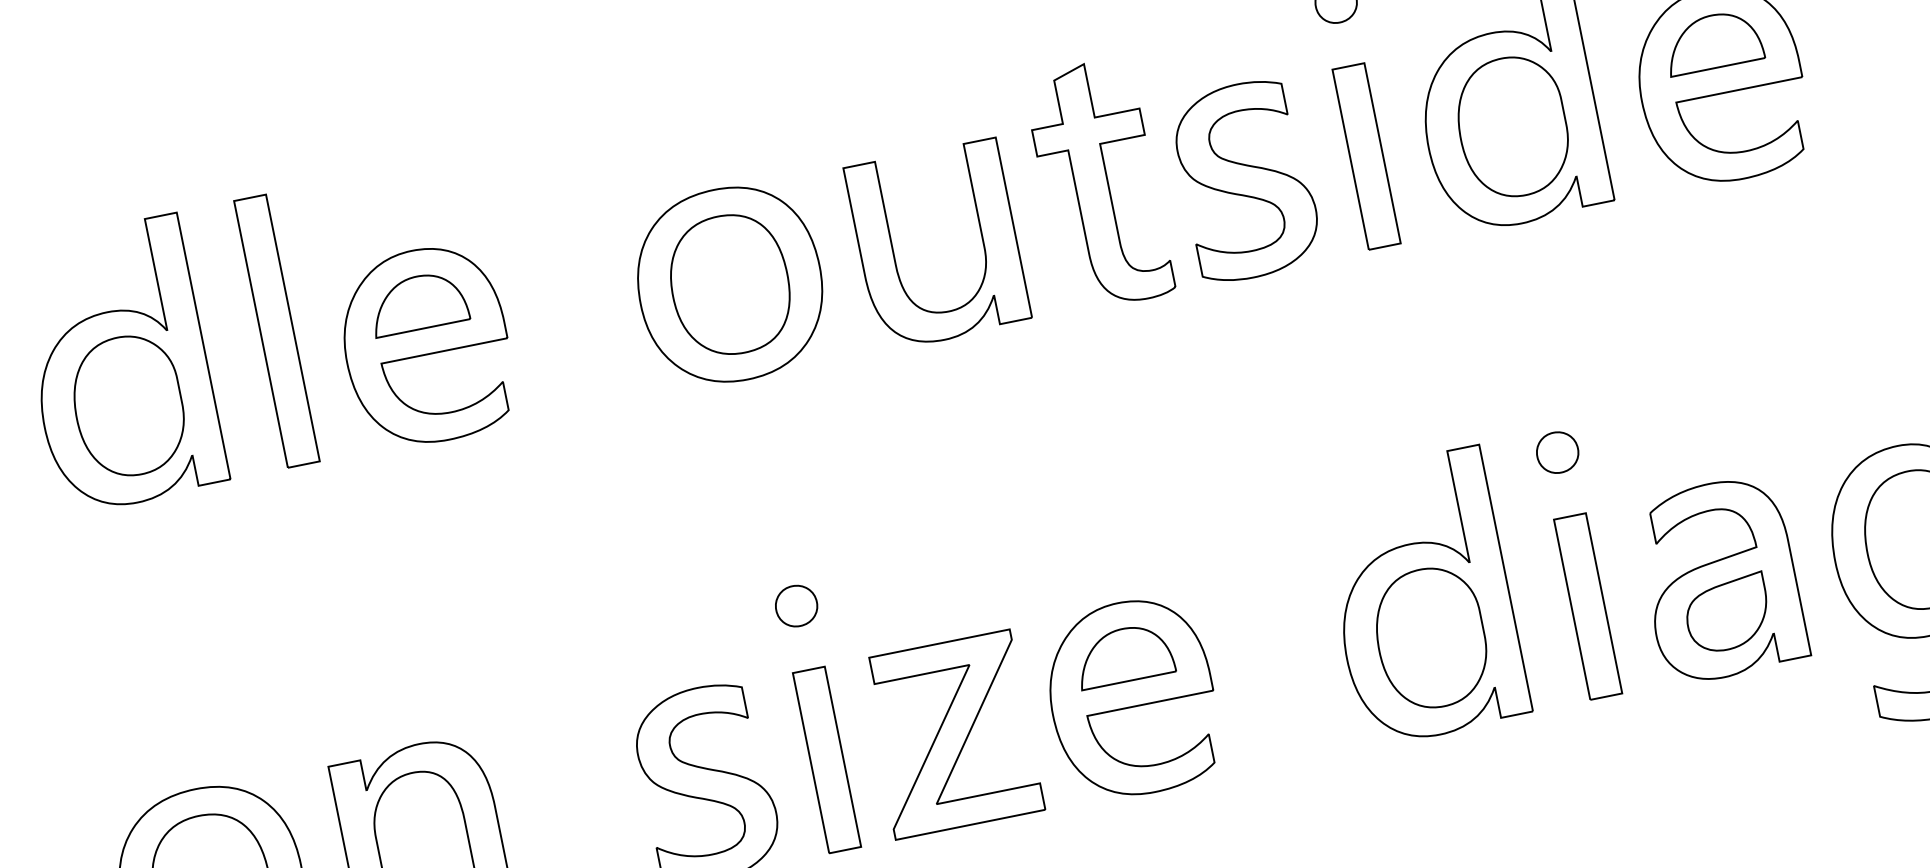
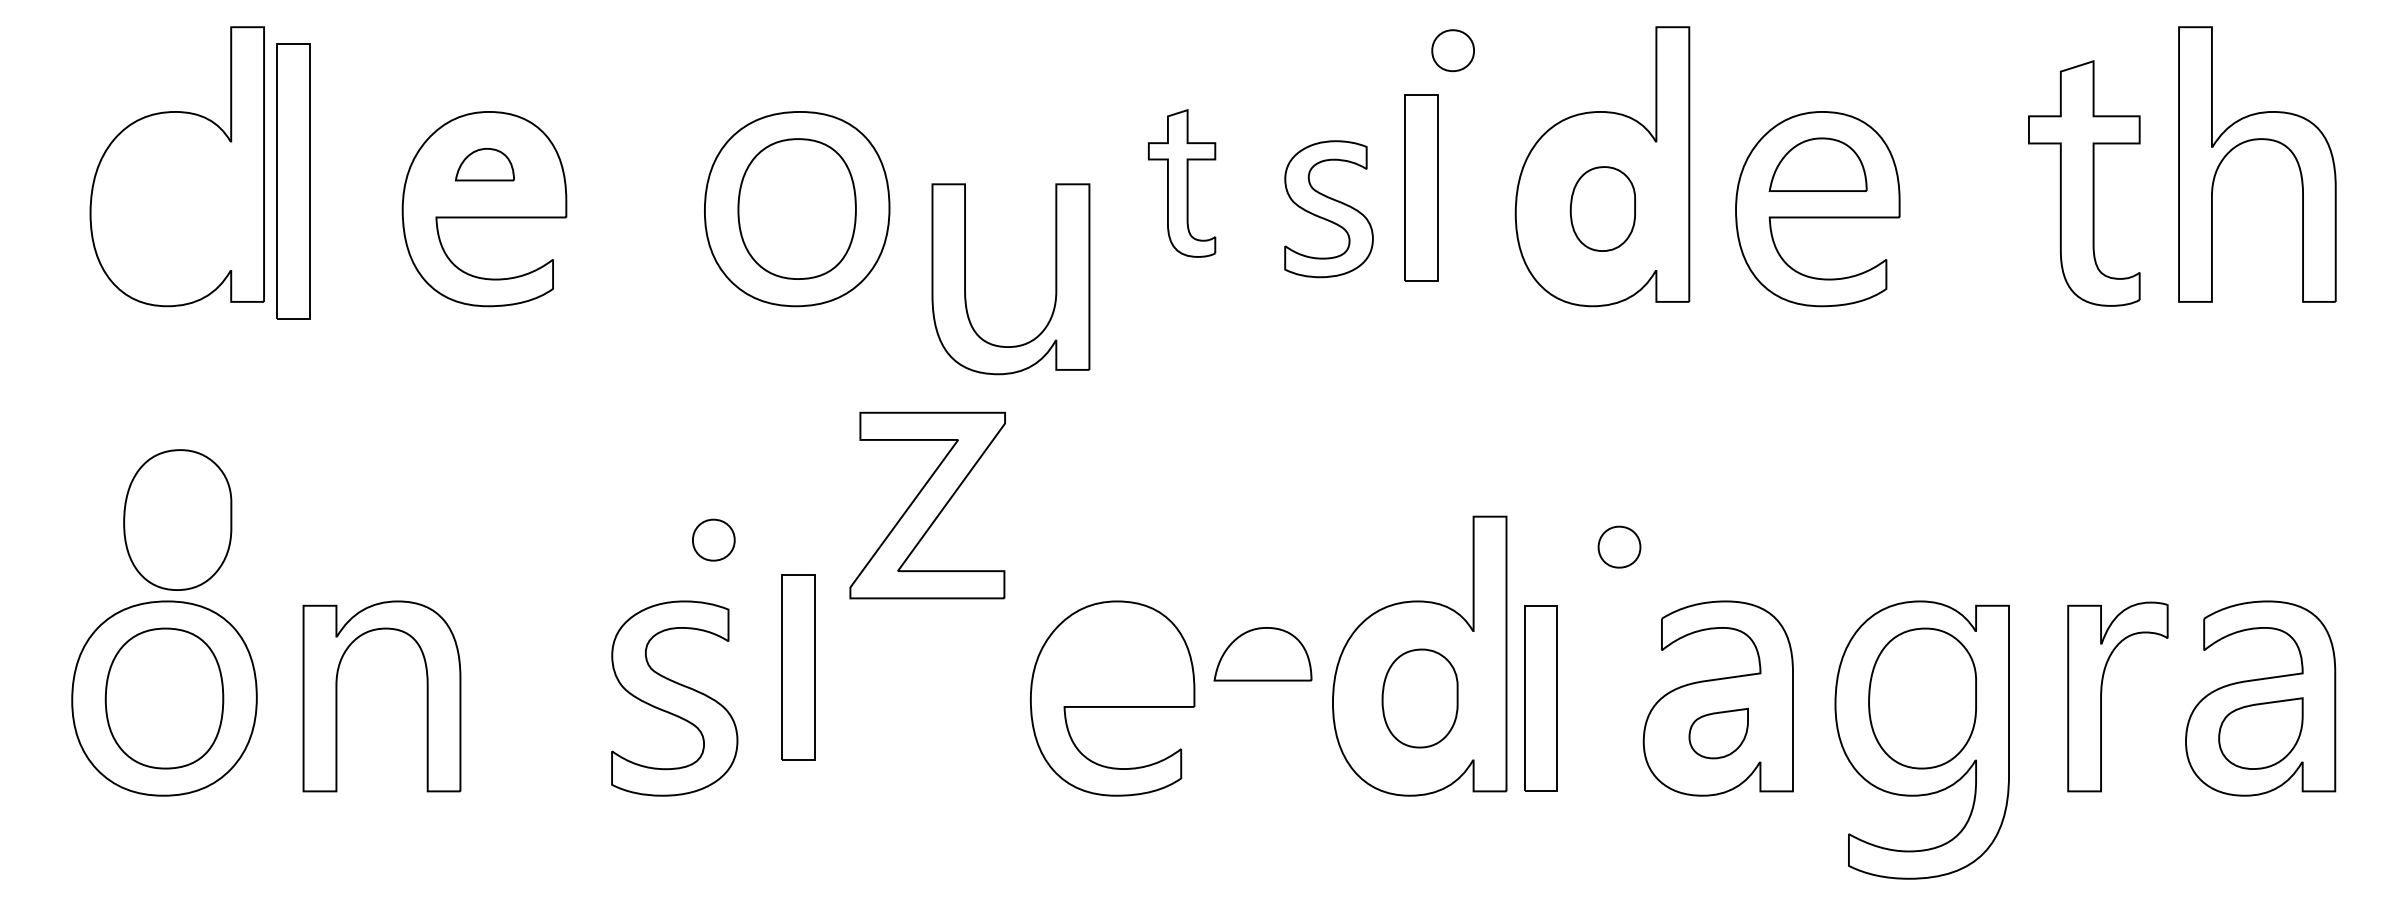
part: (1512, 126) -> (1602, 208), size x0.6
part: (1366, 155) -> (1421, 187), moved
part: (1246, 181) -> (1328, 209), size x0.7
part: (1098, 184) -> (1181, 183), size x0.6
part: (894, 254) -> (965, 279), moved
part: (417, 302) -> (484, 164), size x0.6
part: (276, 331) -> (293, 181), moved
part: (128, 405) -> (177, 519), moved
part: (1557, 451) -> (1619, 546), moved
part: (796, 605) -> (713, 539), moved
part: (1587, 606) -> (1540, 698), moved
part: (1727, 613) -> (1718, 733), size x0.7
part: (1430, 638) -> (1419, 698), size x0.7
part: (1123, 655) -> (1262, 654), moved
part: (952, 734) -> (927, 505), moved
part: (827, 759) -> (798, 667), moved

